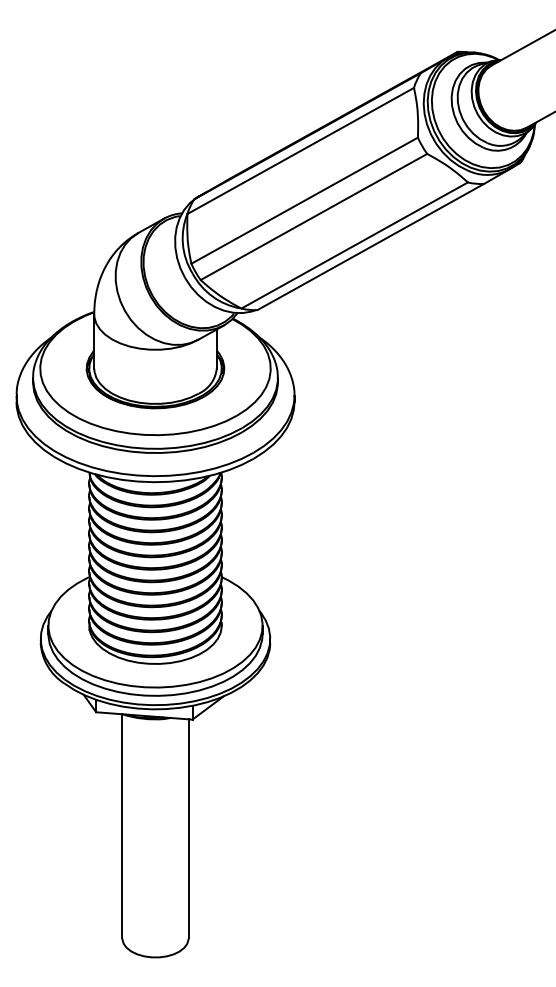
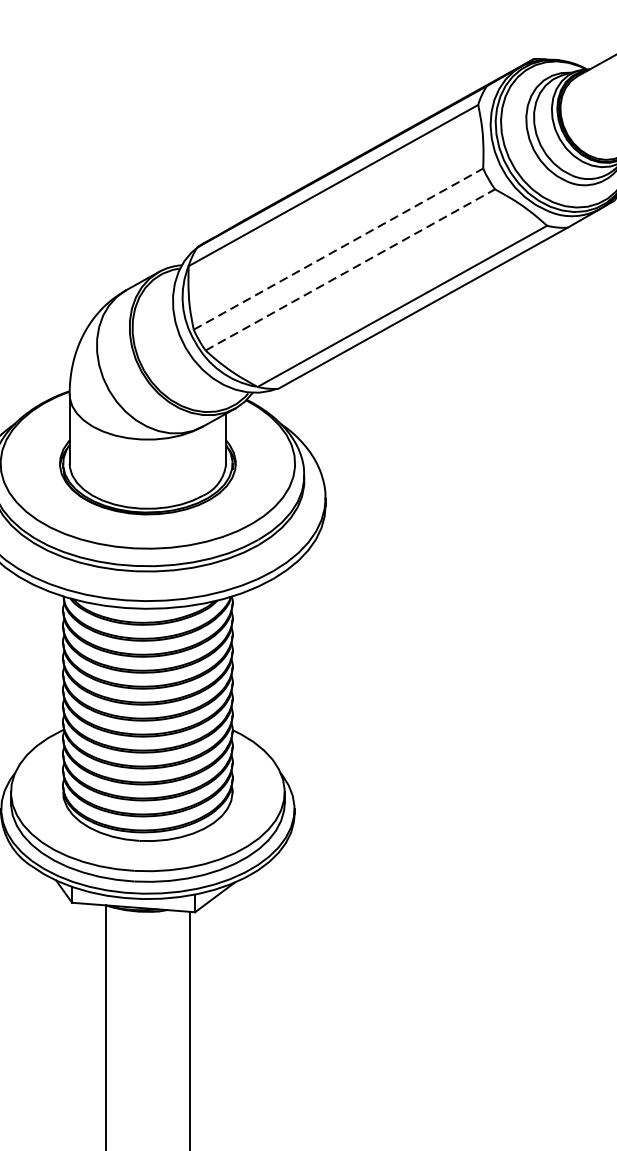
line: (304, 200) -> (338, 248), solid -> dashed
line: (313, 217) -> (349, 270), solid -> dashed

